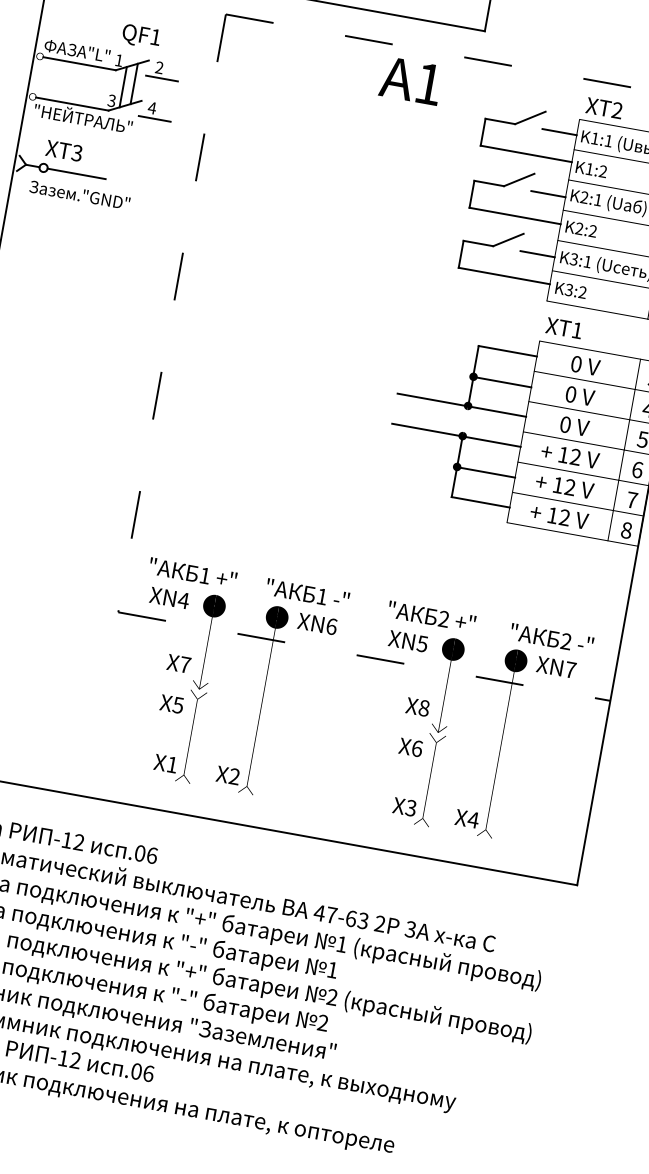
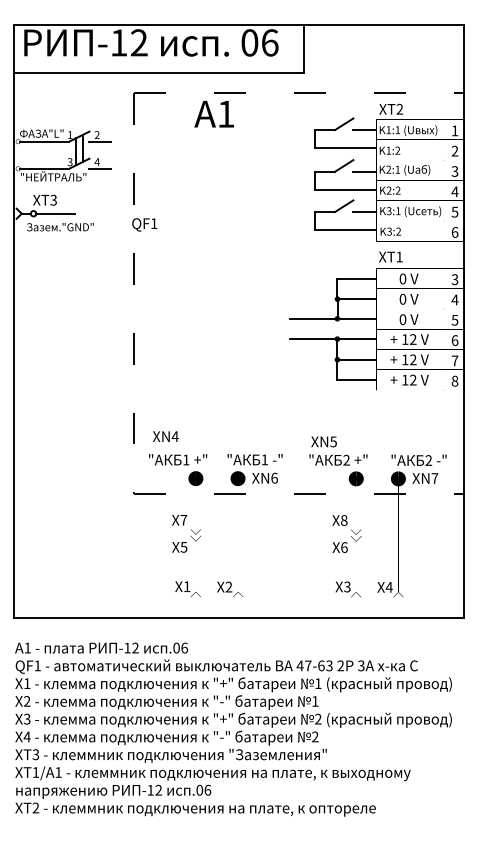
text: (141, 35) -> (144, 224), moved
text: (409, 81) -> (213, 114), moved
text: (169, 597) -> (165, 436), moved
text: (407, 640) -> (323, 441), moved

